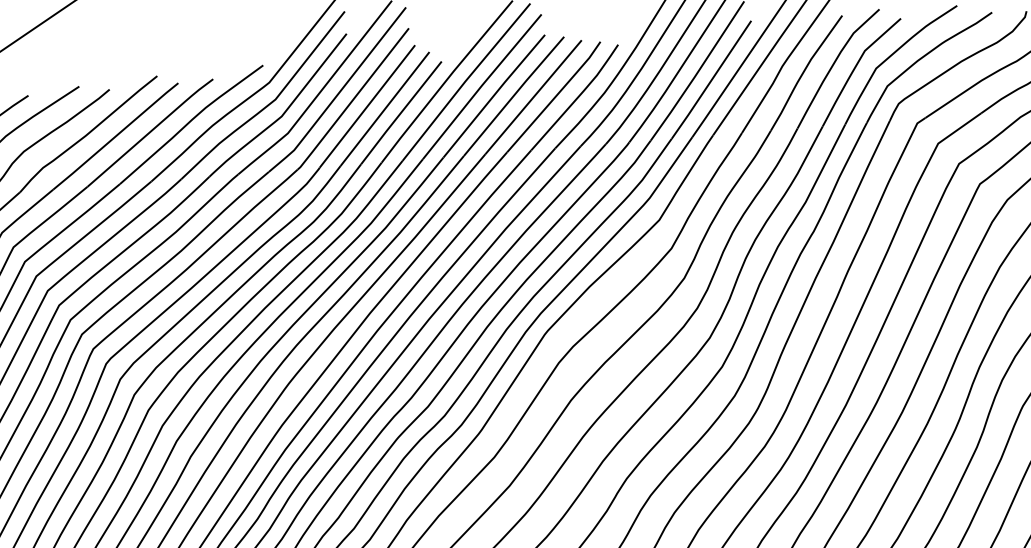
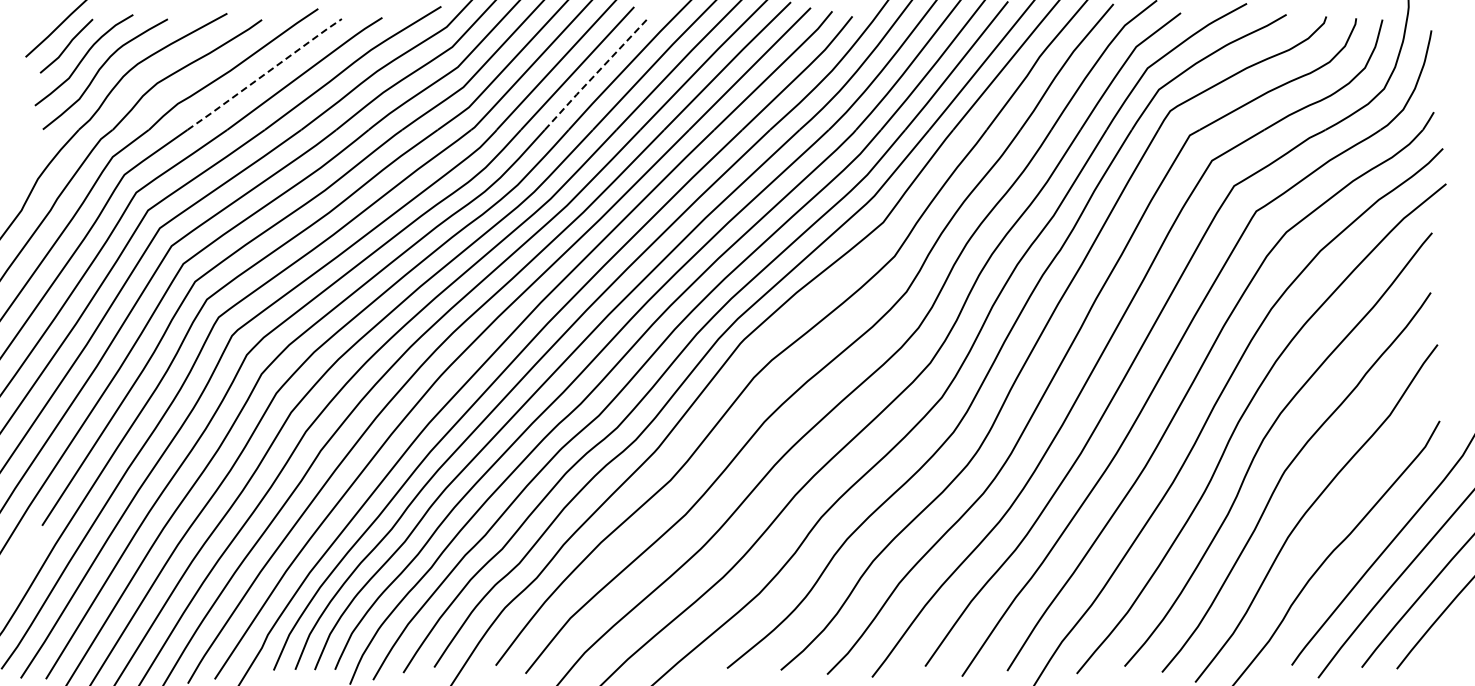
line: (400, 112) -> (595, 74), solid -> dashed
line: (116, 136) -> (265, 74), solid -> dashed

